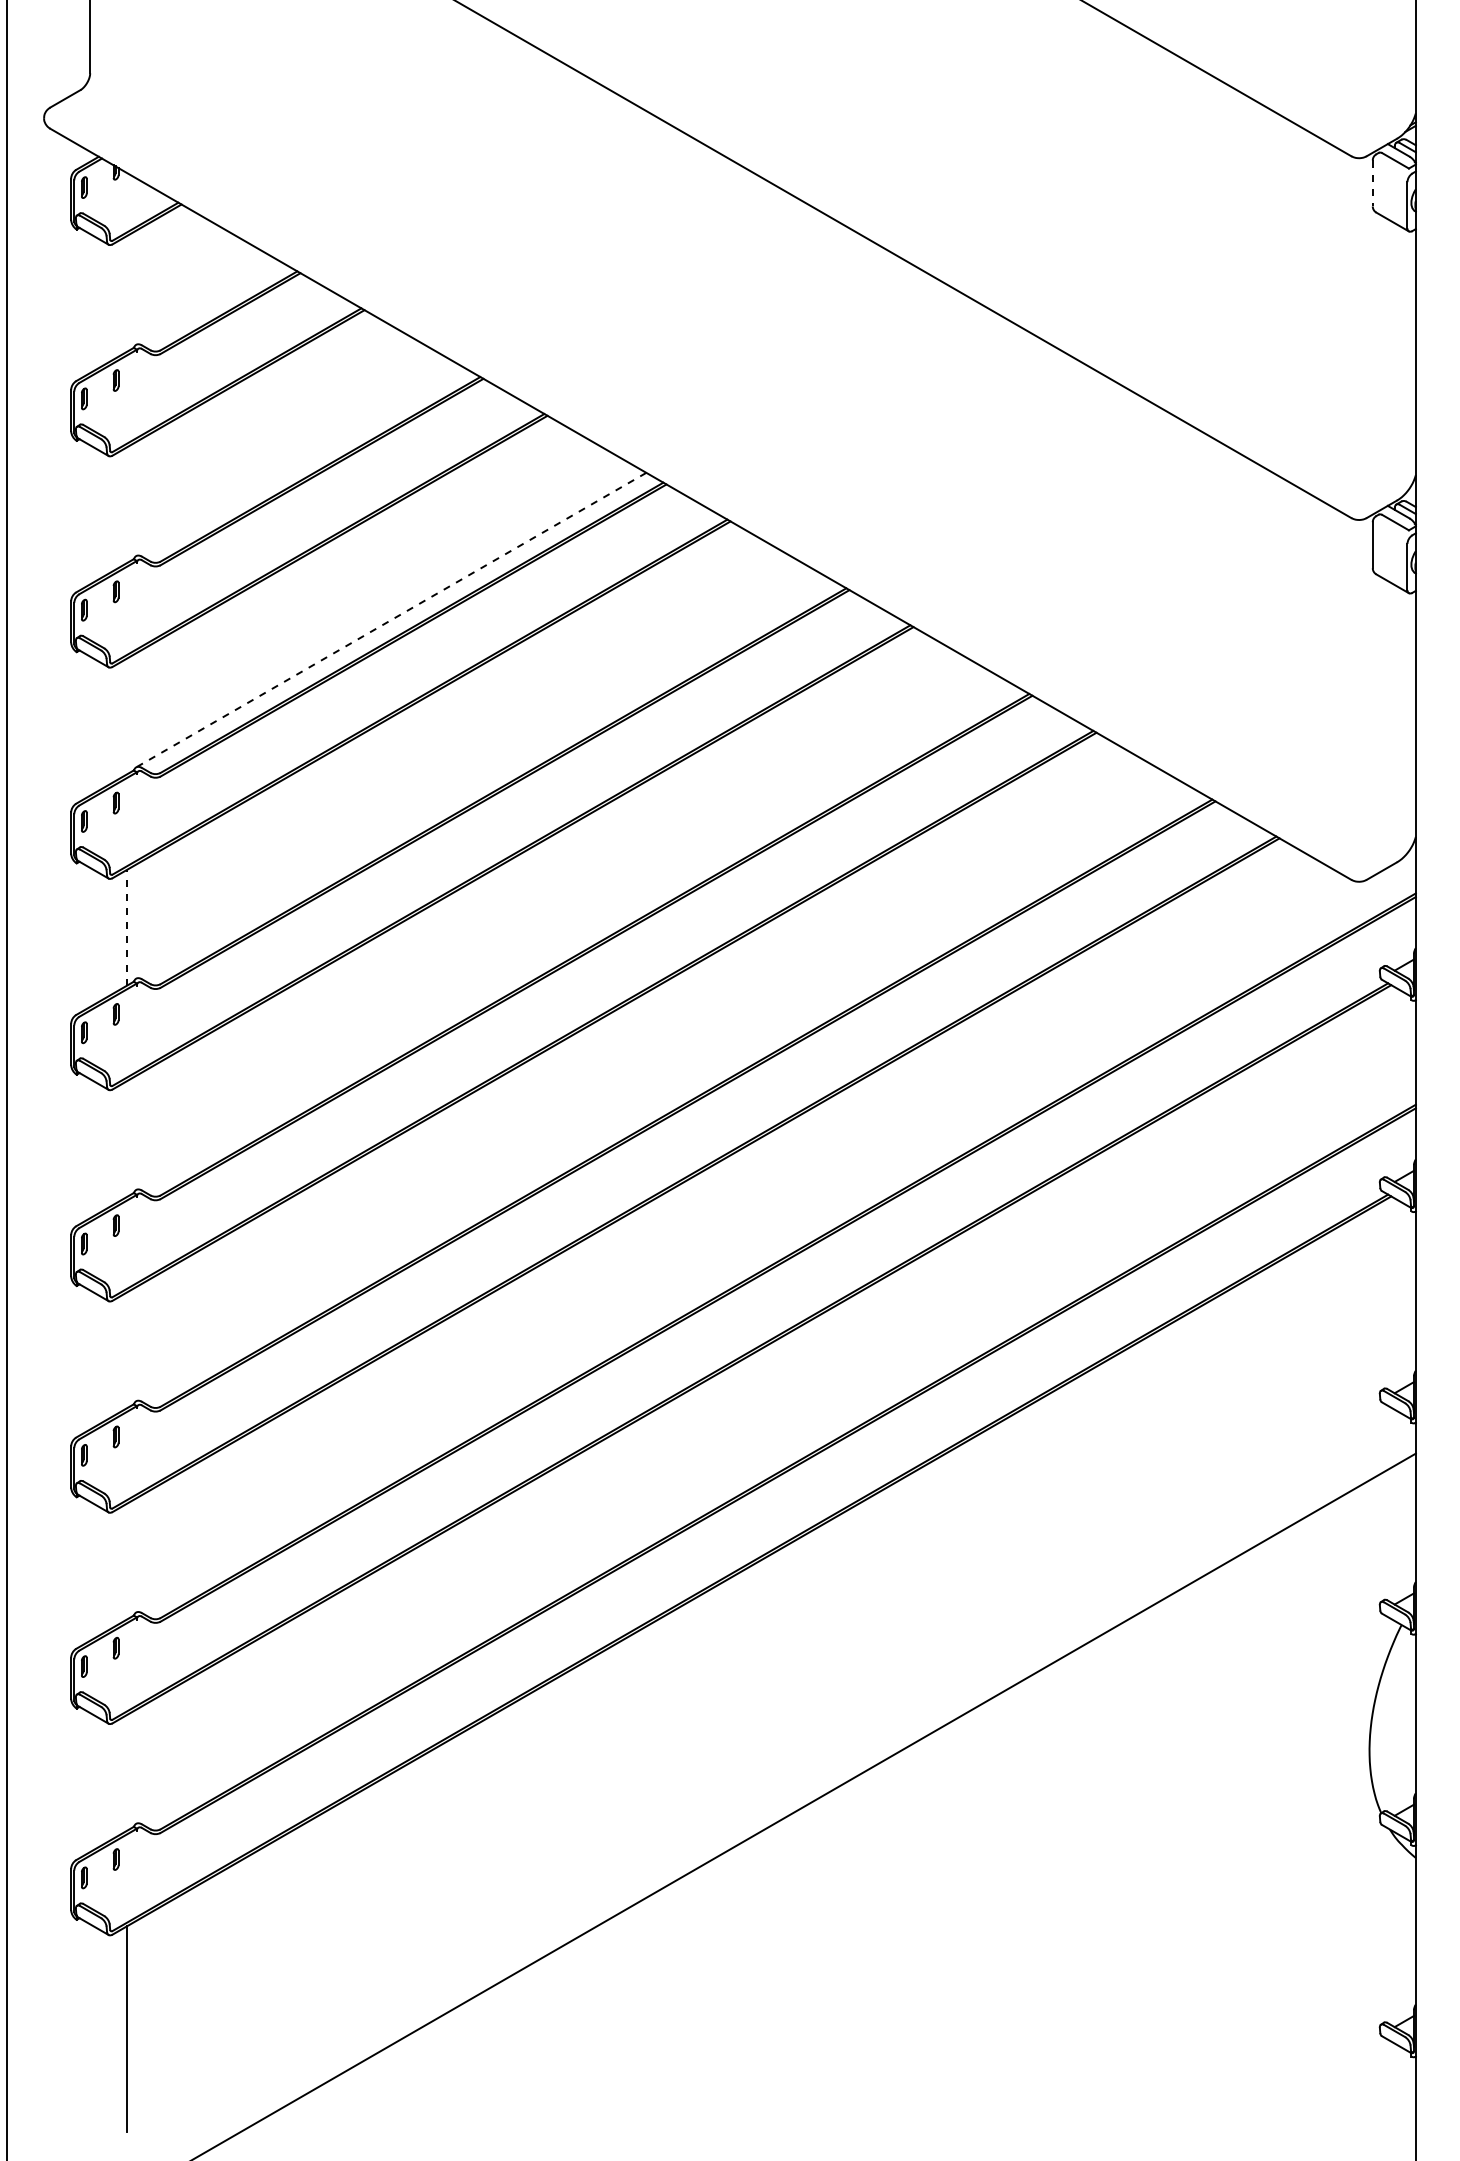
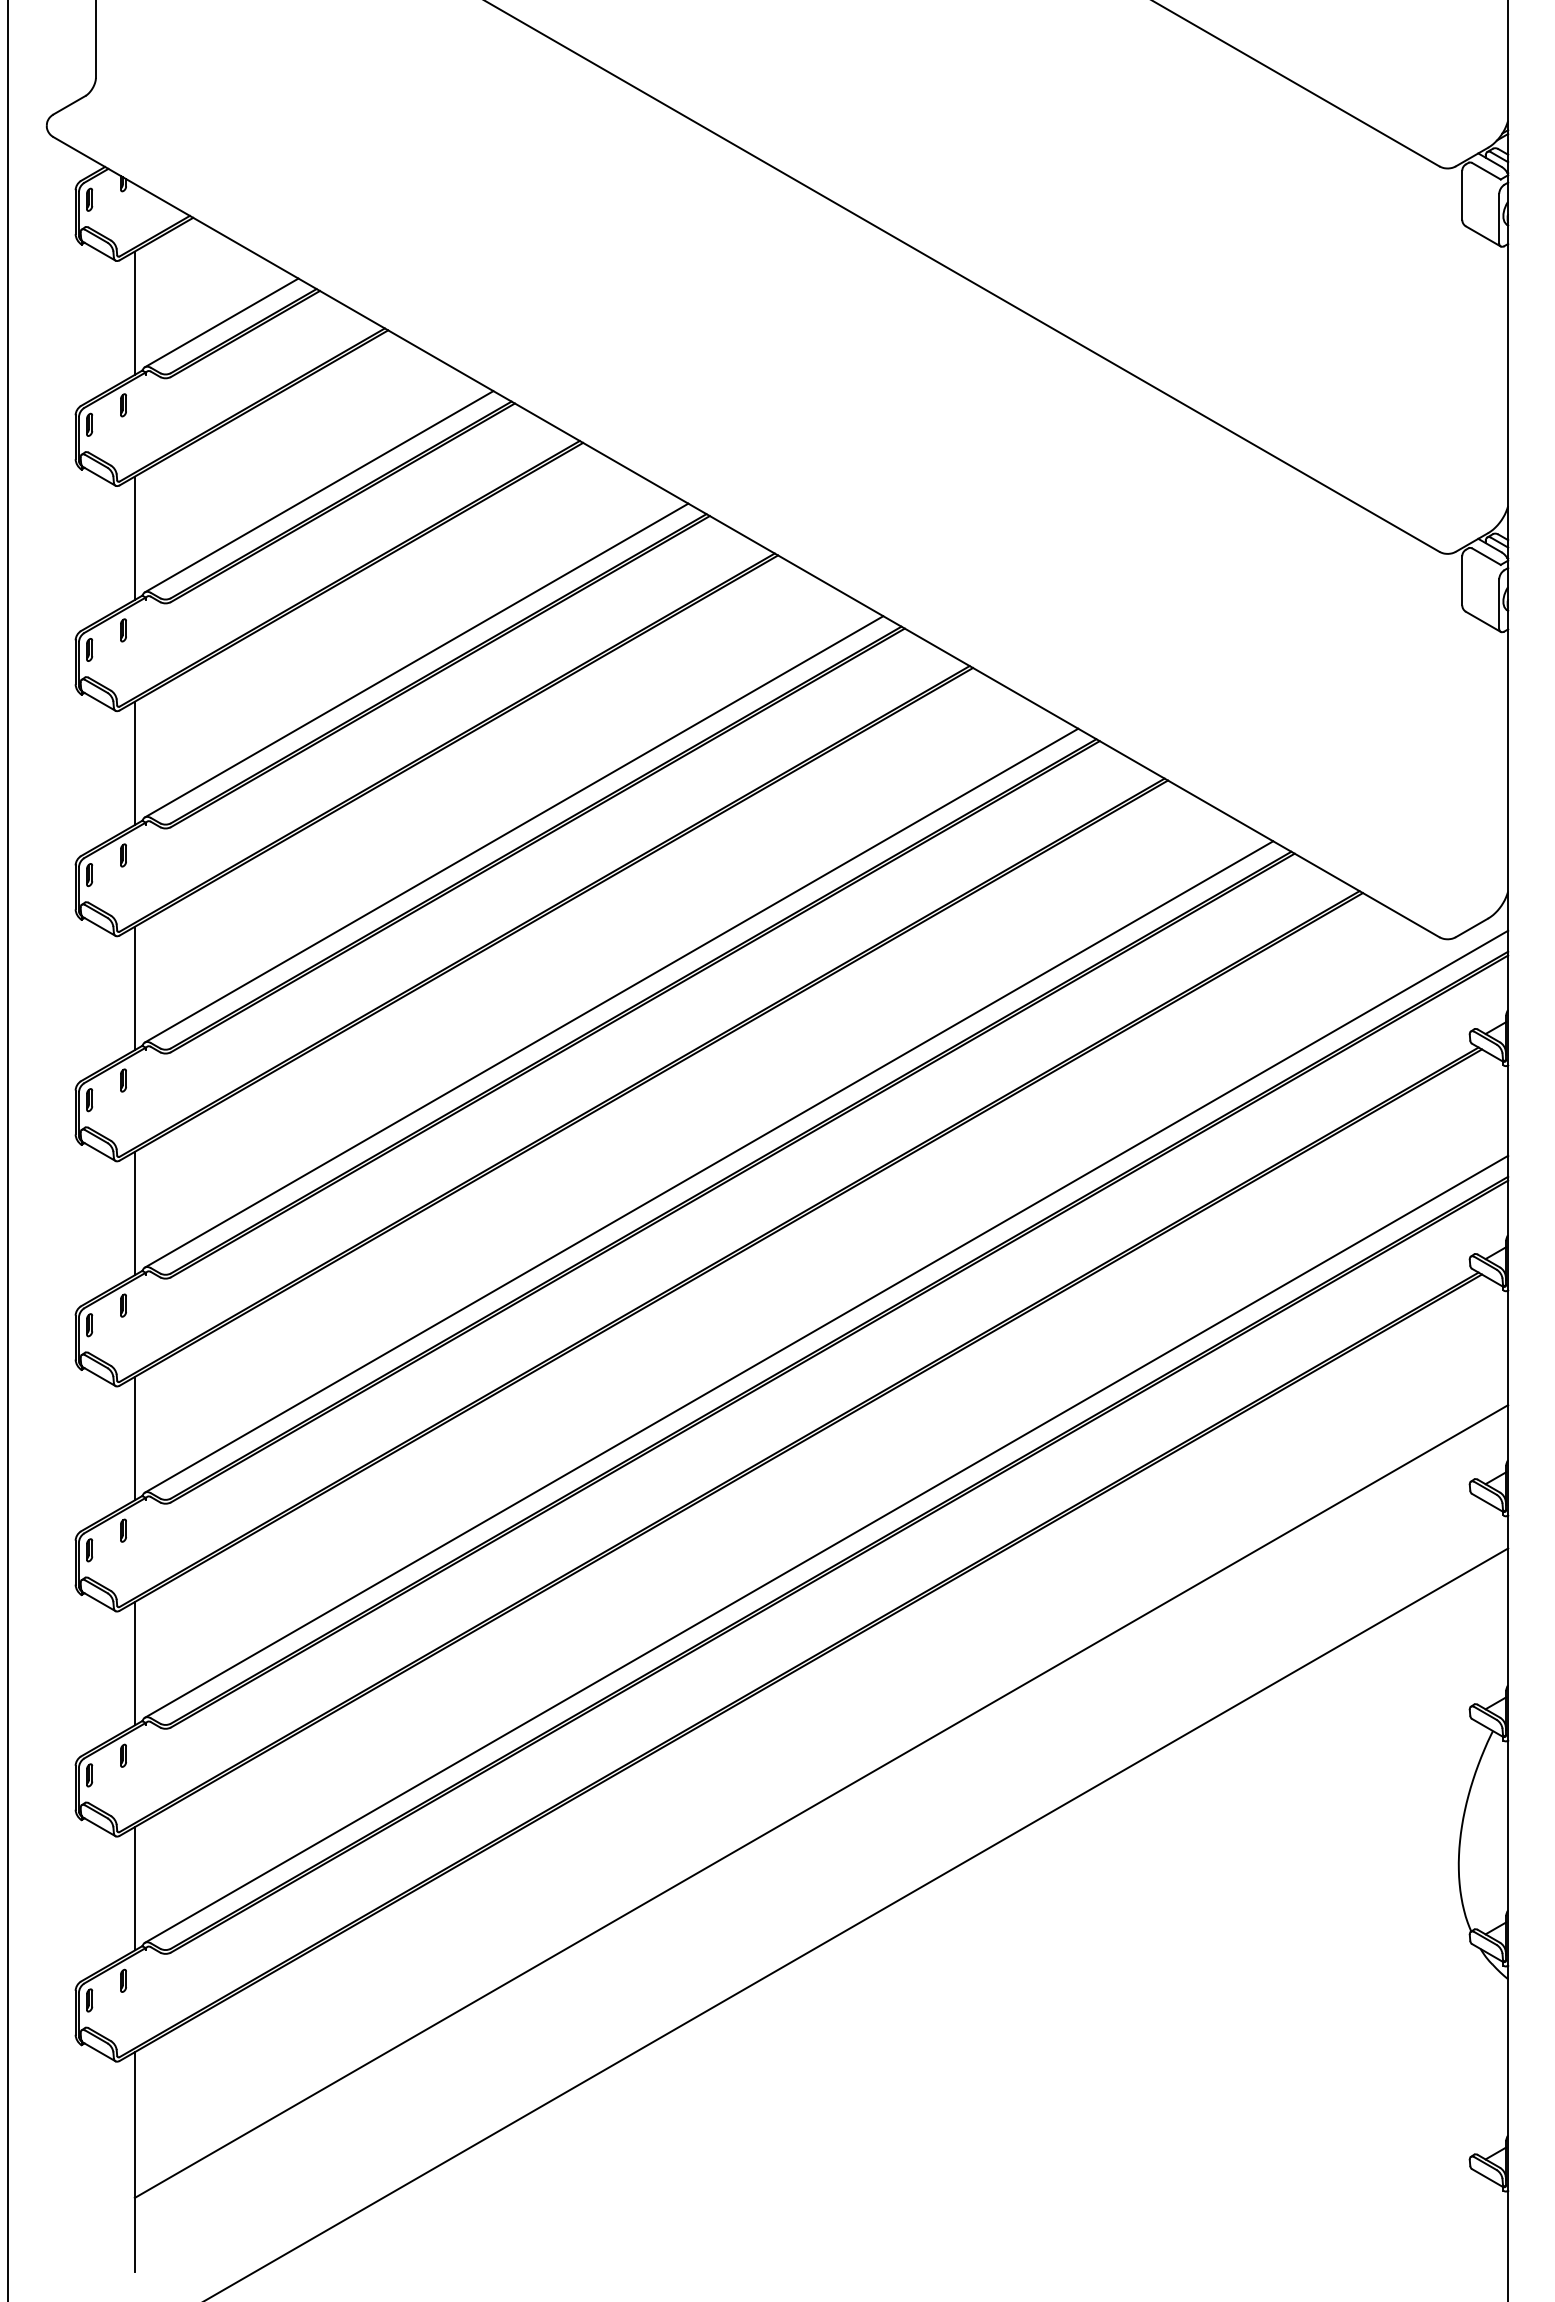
line: (1373, 183) -> (1462, 195), dashed -> solid
line: (126, 293) -> (134, 312), added
line: (208, 302) -> (221, 322), added
line: (299, 461) -> (318, 491), added
line: (126, 505) -> (134, 538), added
line: (391, 620) -> (416, 660), dashed -> solid
line: (126, 716) -> (134, 763), added
line: (482, 778) -> (513, 829), added
line: (126, 927) -> (134, 988), dashed -> solid
line: (574, 936) -> (611, 997), added
line: (665, 1095) -> (708, 1166), added
line: (126, 1139) -> (134, 1213), added
line: (775, 1242) -> (826, 1323), added
line: (126, 1350) -> (134, 1438), added
line: (775, 1453) -> (826, 1548), added
line: (126, 1561) -> (134, 1663), added
line: (771, 1691) -> (821, 1801), added
line: (126, 1772) -> (134, 1888), added

